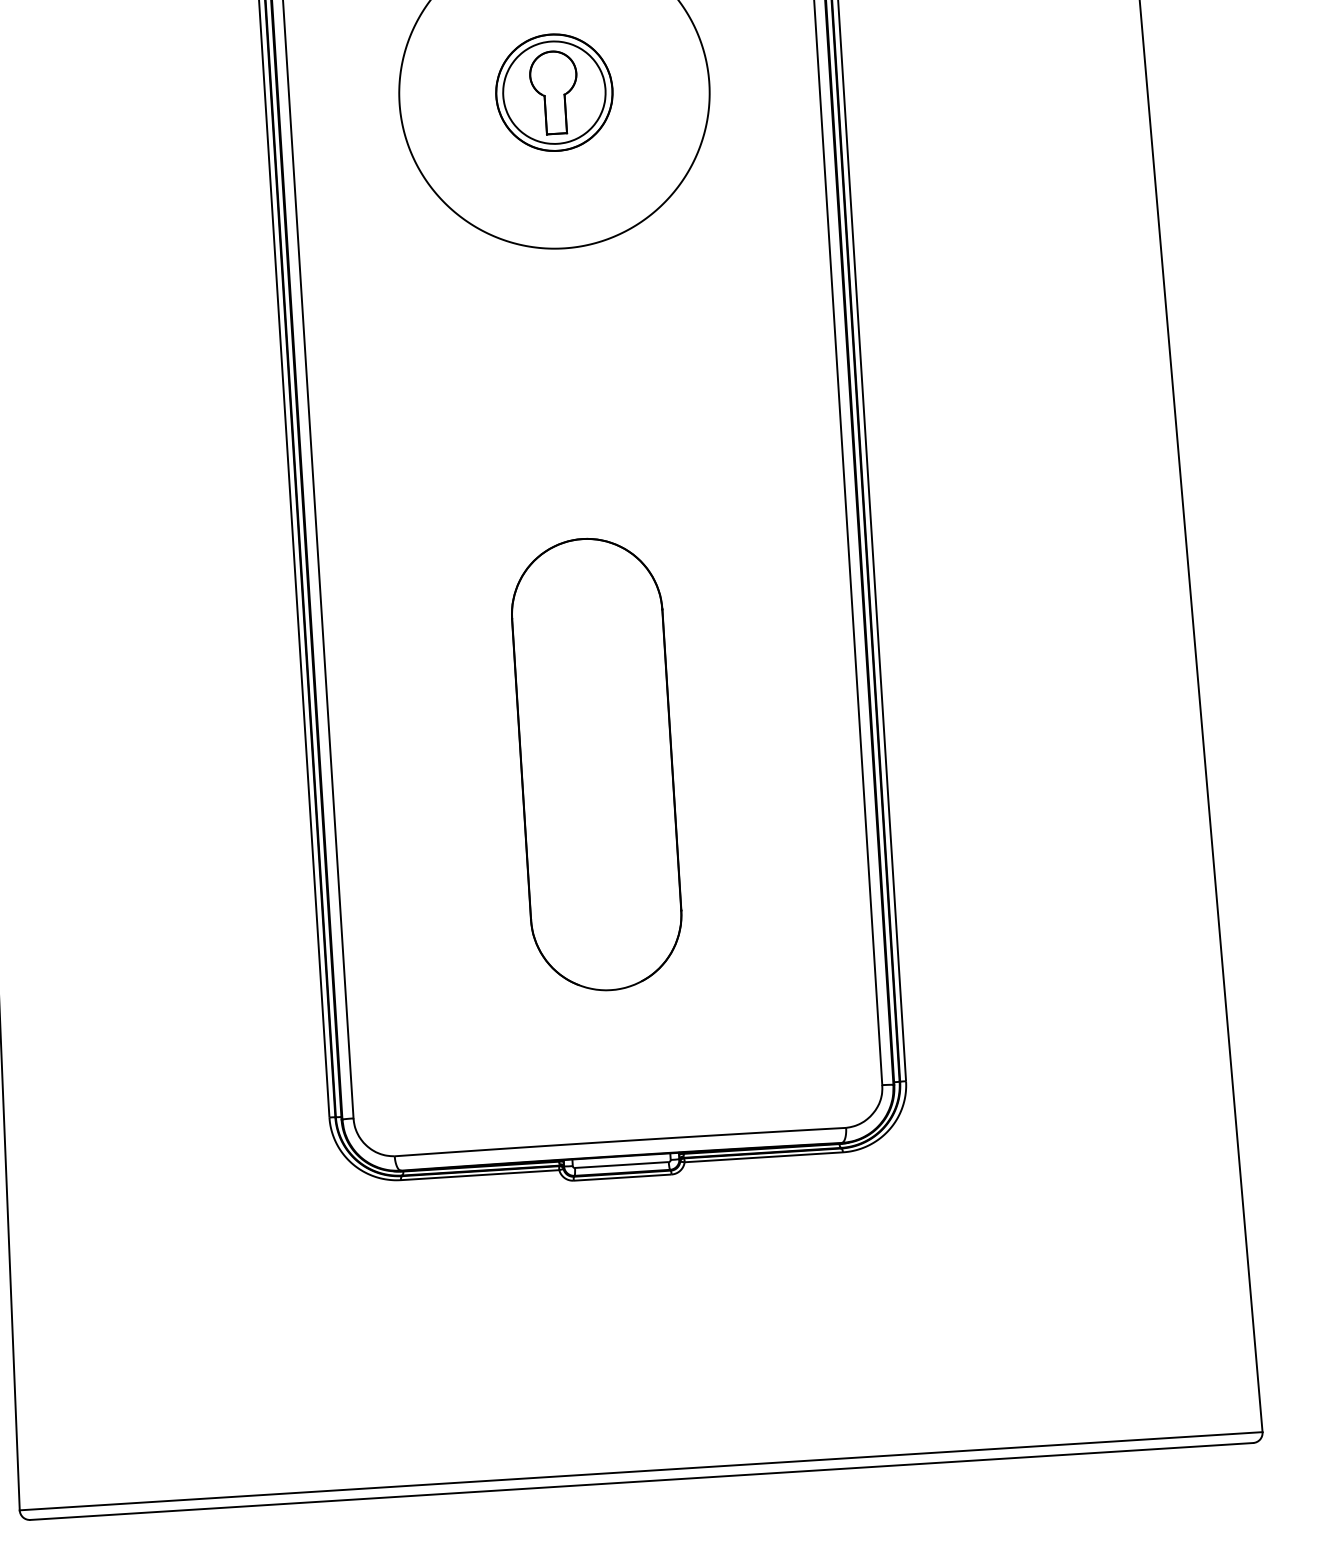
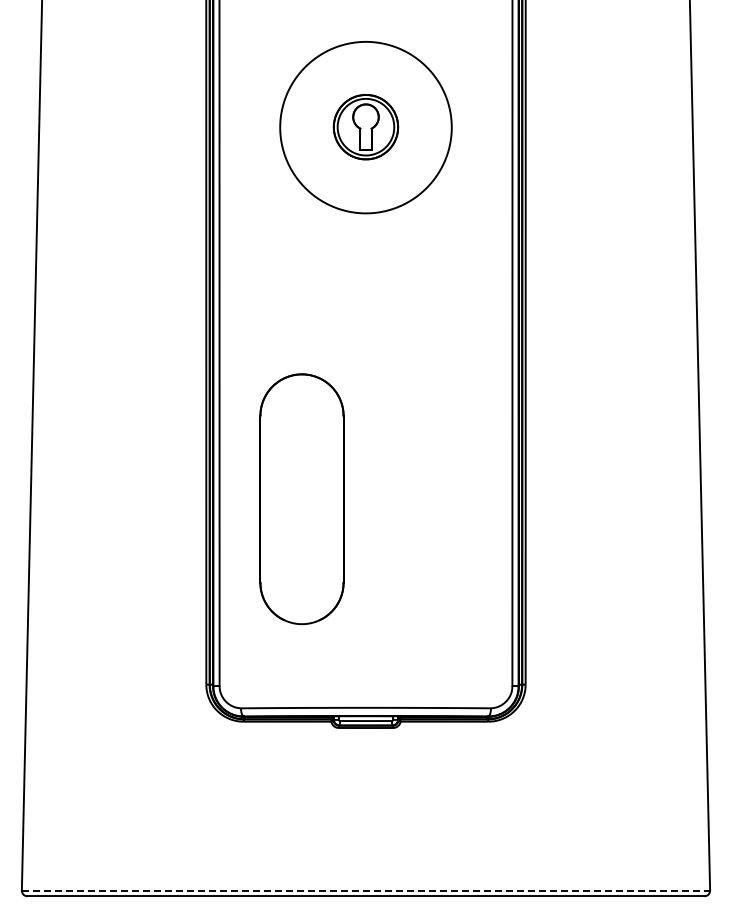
part: (595, 765) -> (301, 499), moved
line: (642, 1470) -> (366, 890), solid -> dashed

